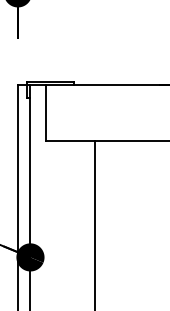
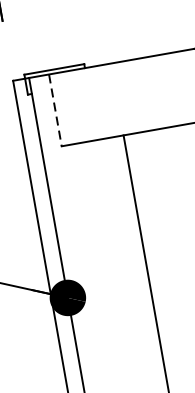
line: (46, 113) -> (55, 110), solid -> dashed

